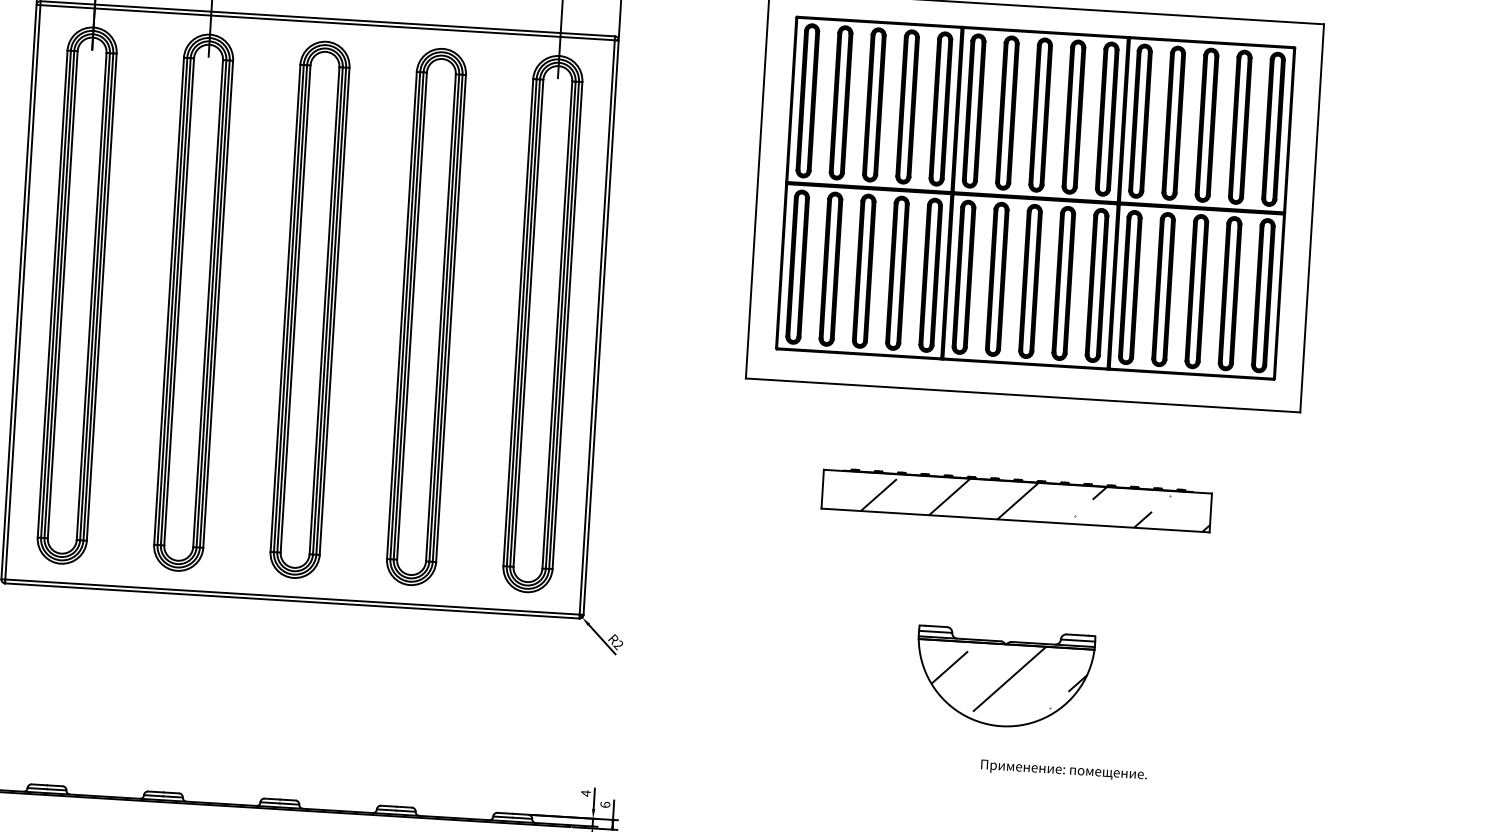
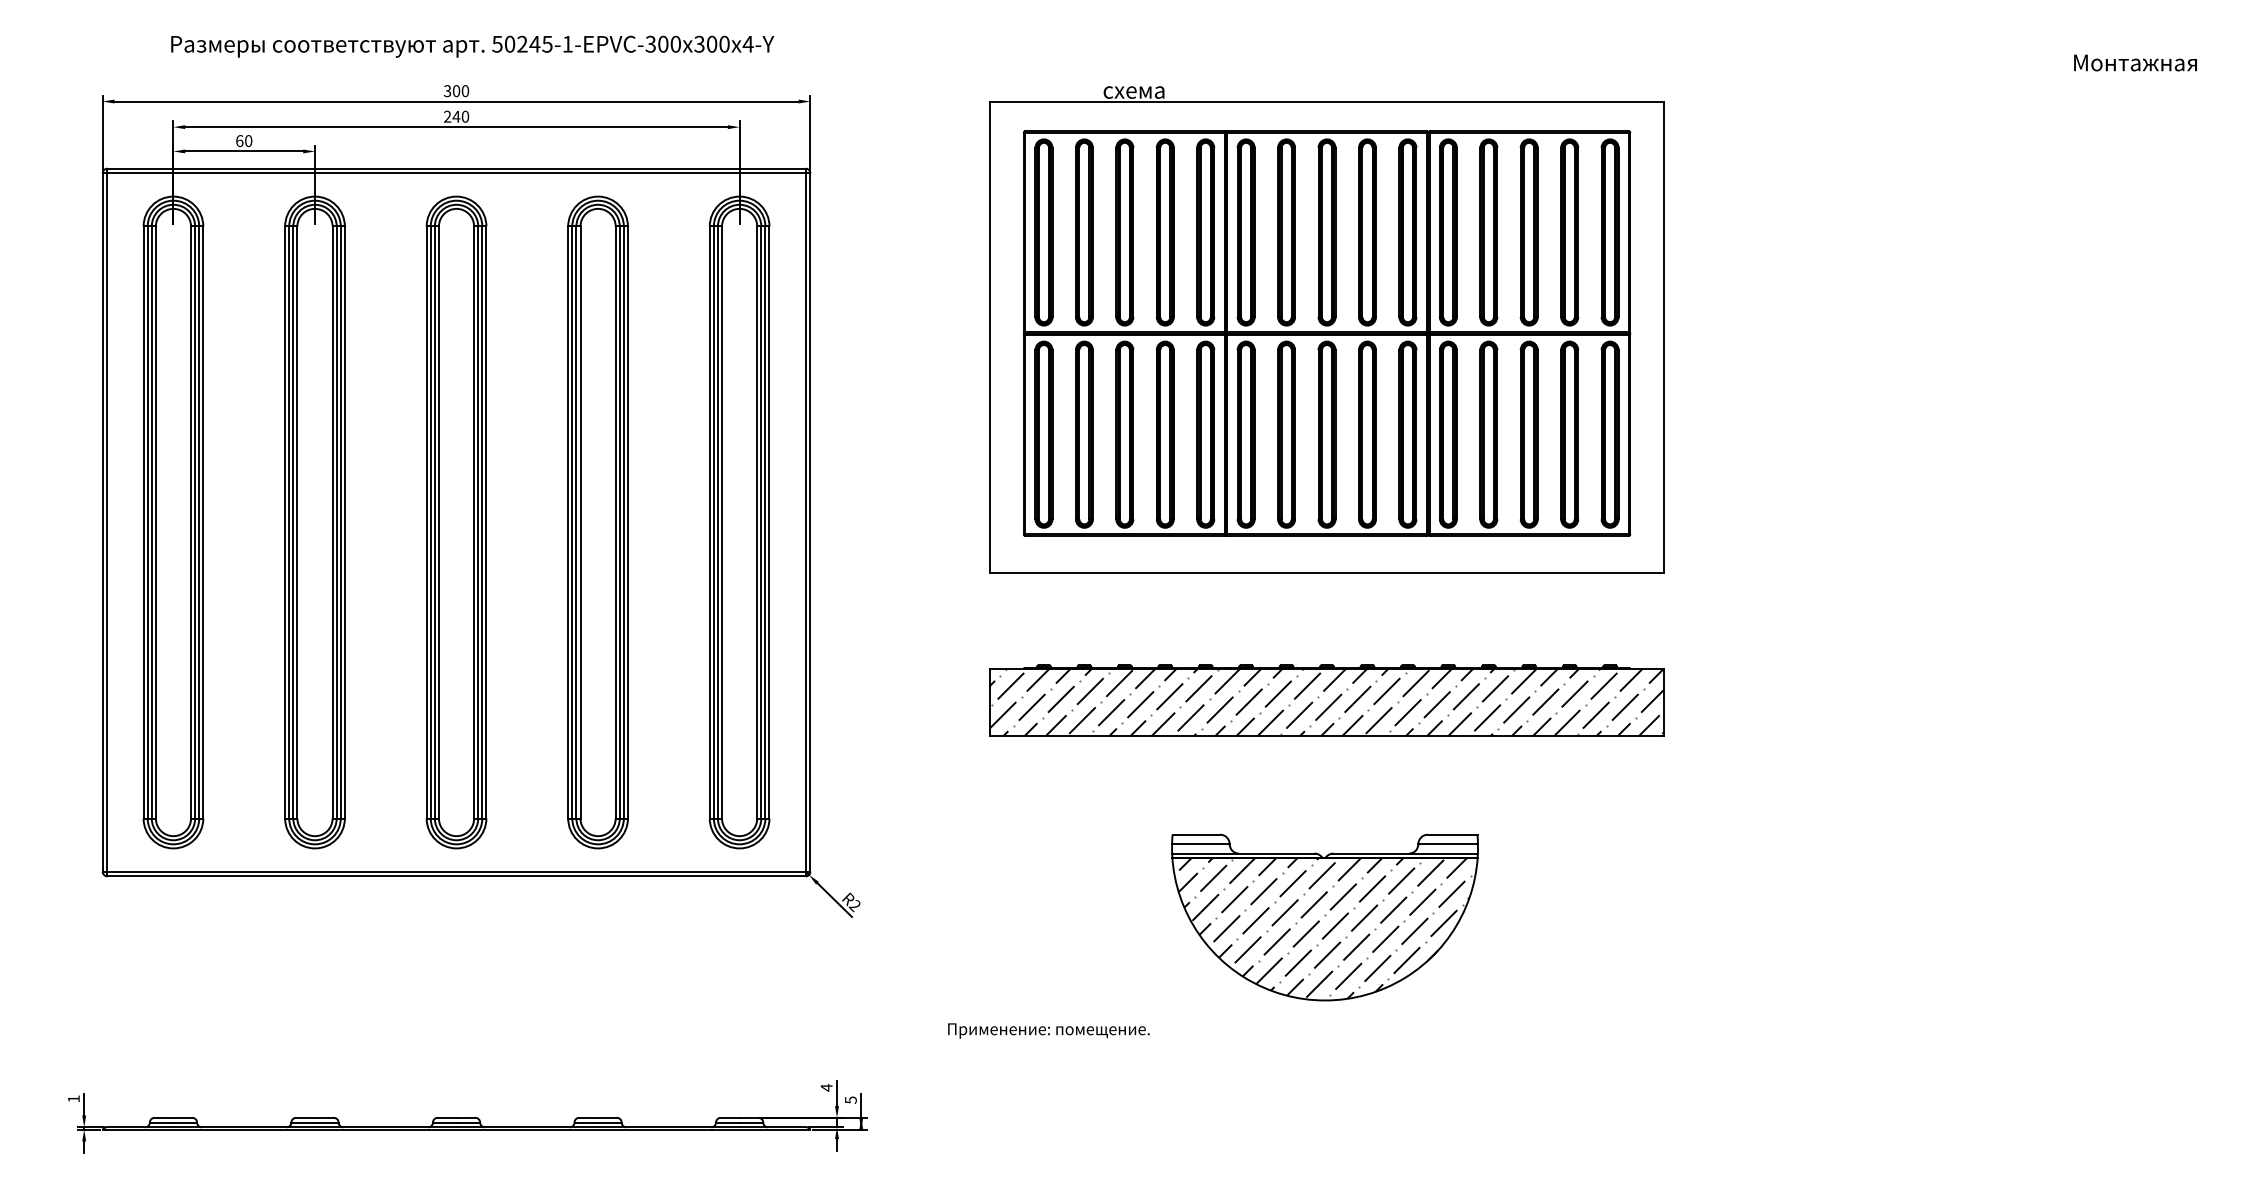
part: (1016, 500) -> (1326, 700), size x1.43
part: (1004, 678) -> (1324, 917), size x1.43
text: (1063, 770) -> (1048, 1030), moved
text: (605, 804) -> (850, 1099), 6 -> 5

